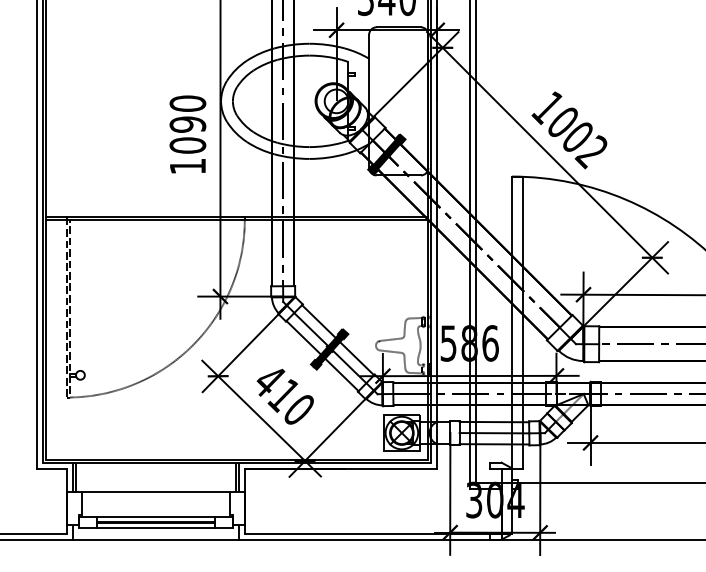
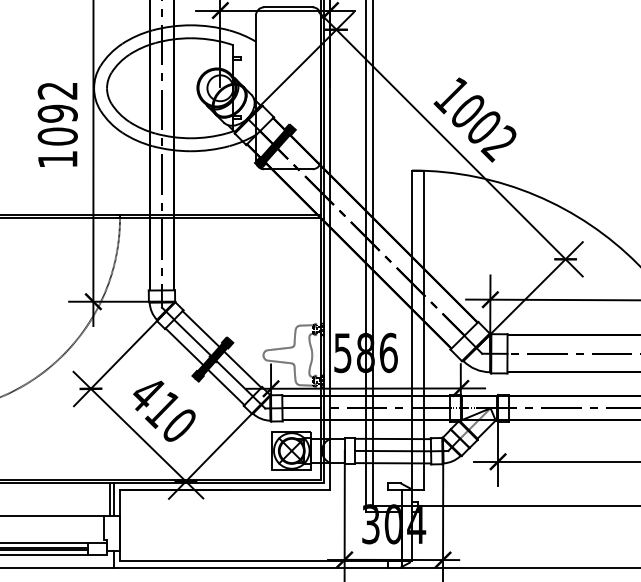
text: (187, 103) -> (57, 90), 1090 -> 1092

